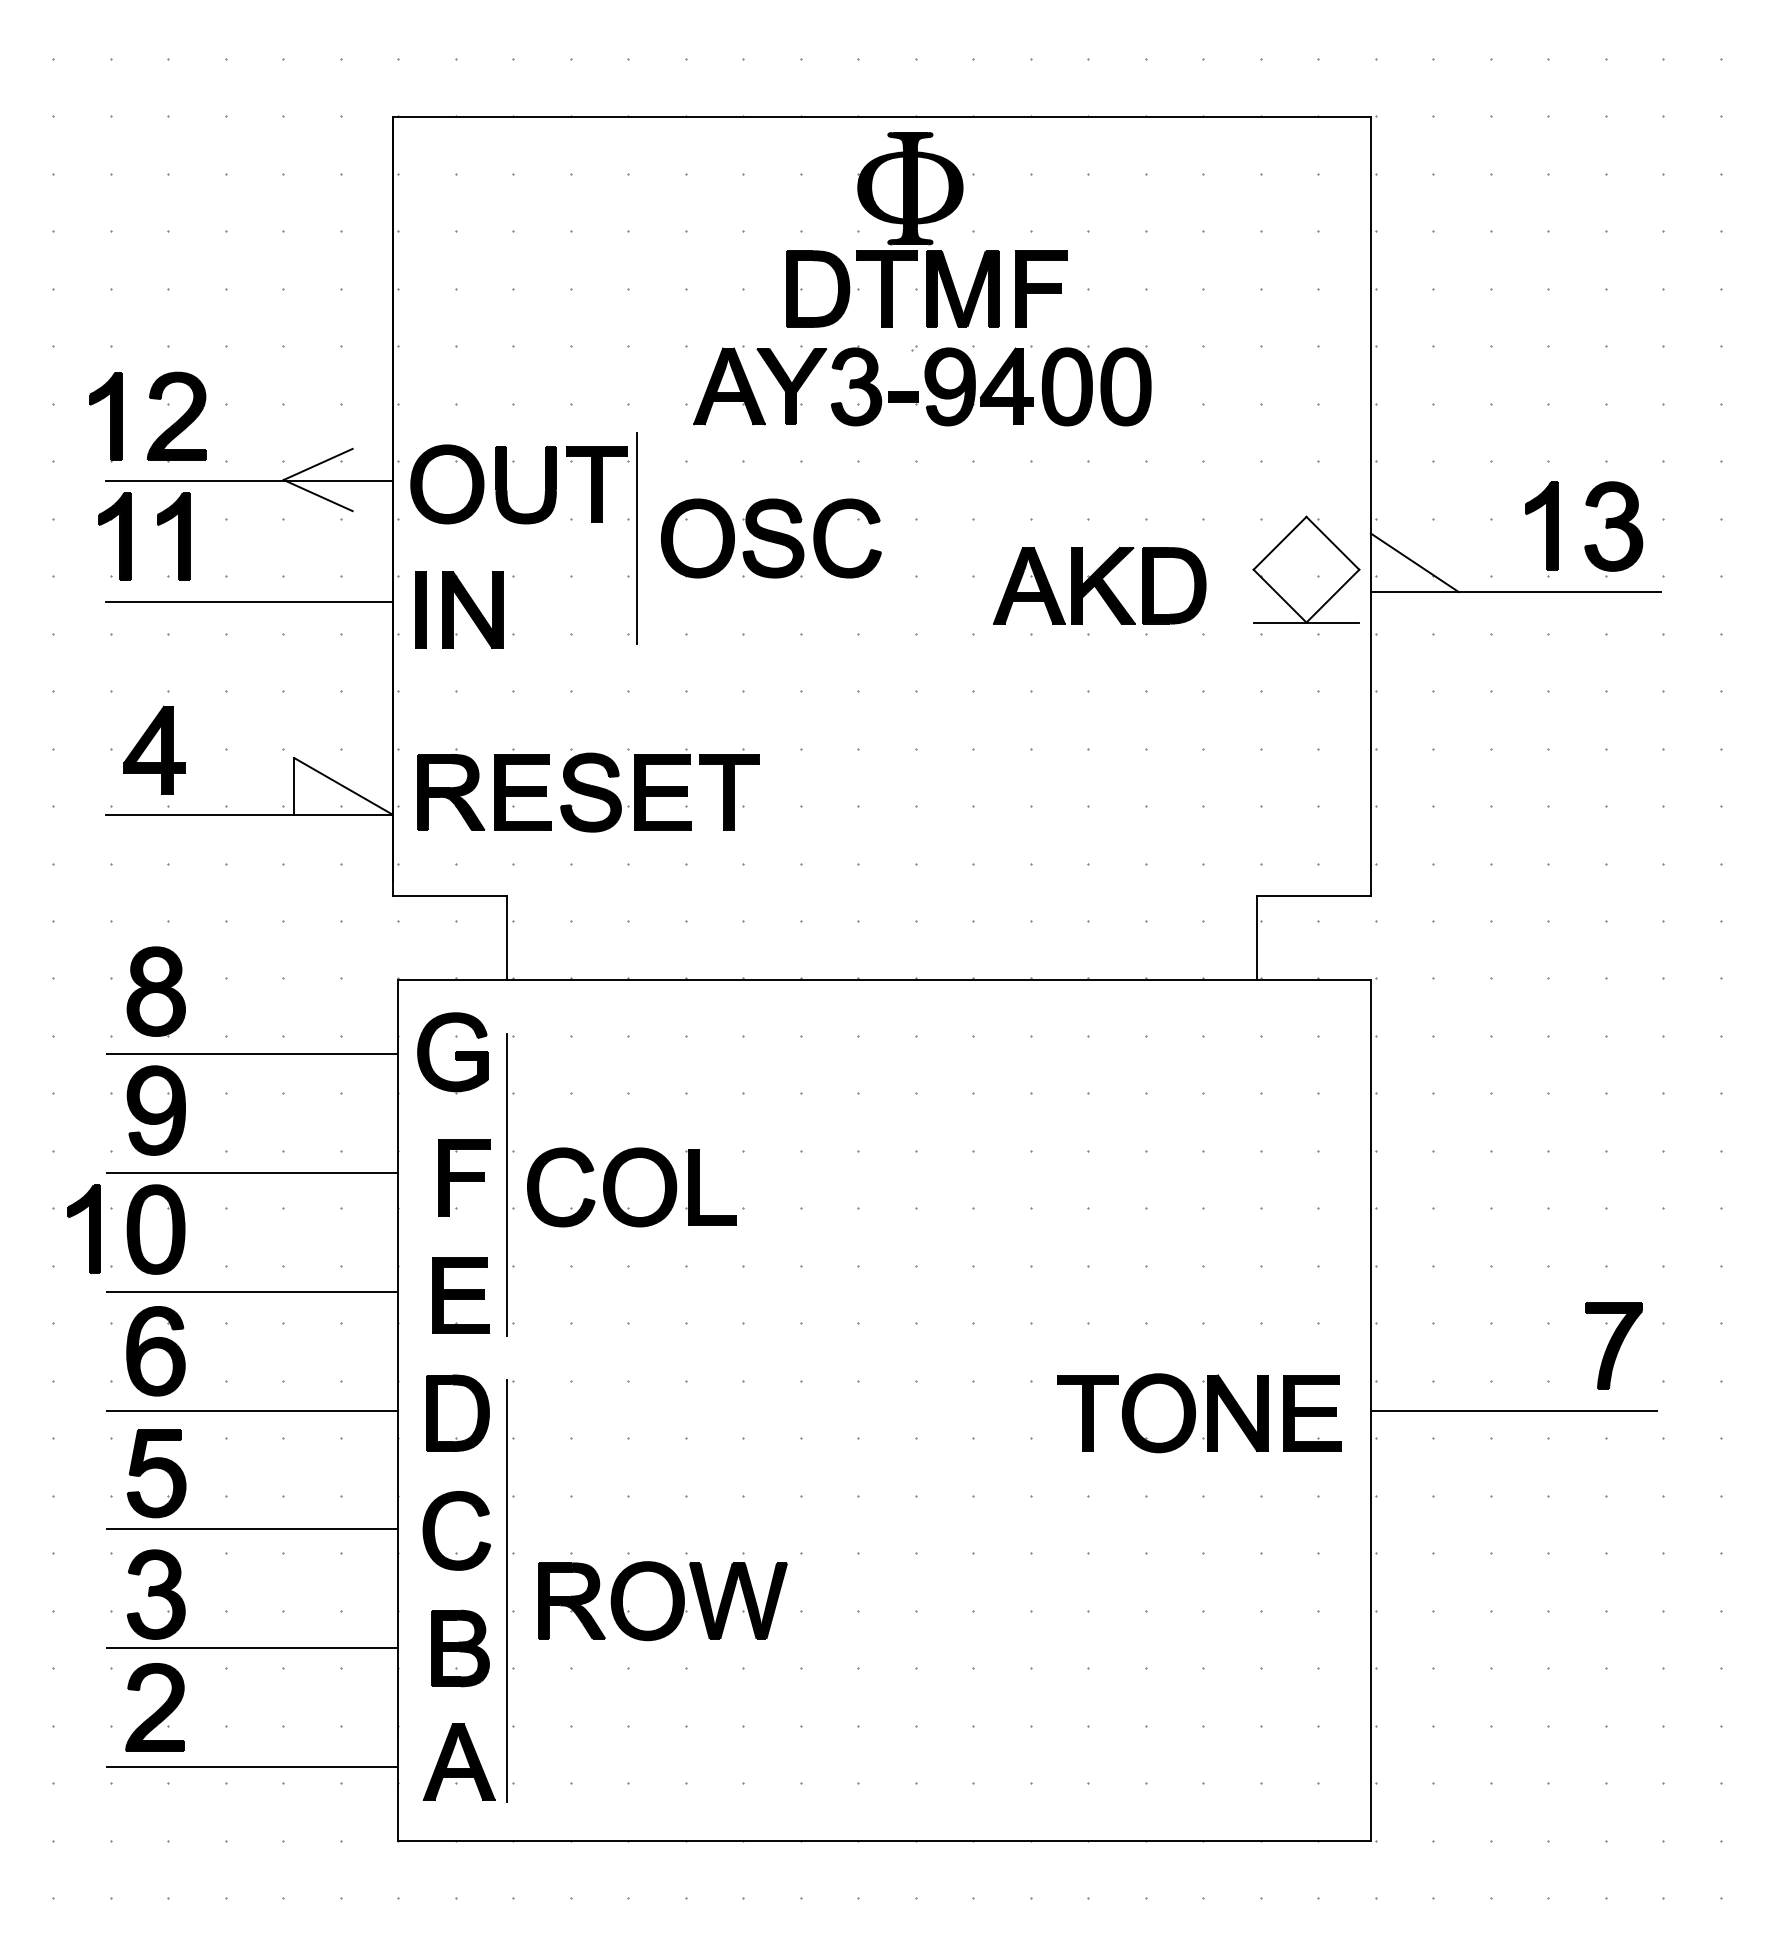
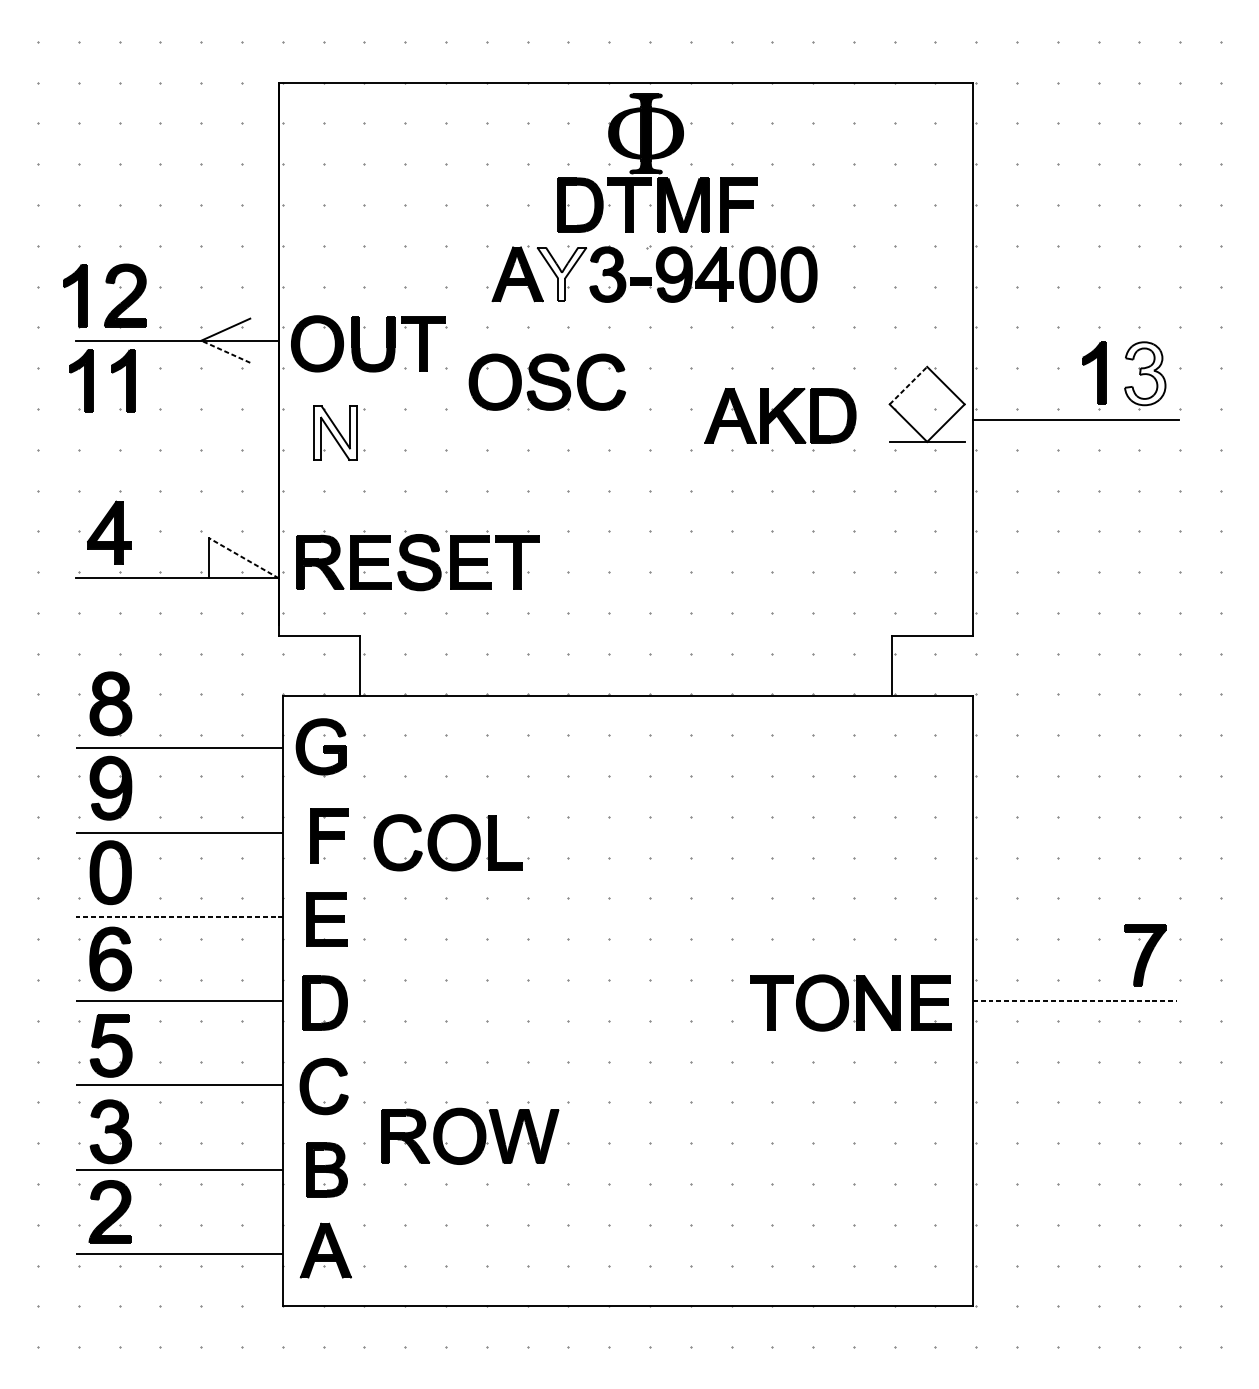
fill: (791, 386) -> (561, 274), removed
line: (318, 495) -> (226, 351), solid -> dashed
fill: (1613, 526) -> (1145, 373), removed
line: (637, 538) -> (452, 382), removed
line: (1280, 542) -> (908, 385), solid -> dashed
line: (1414, 562) -> (1003, 399), removed
line: (249, 601) -> (177, 426), removed
part: (420, 609) -> (298, 432), removed
fill: (472, 609) -> (335, 432), removed
line: (343, 786) -> (243, 558), solid -> dashed
line: (506, 1184) -> (359, 840), removed
part: (83, 1228) -> (59, 871), removed
line: (252, 1291) -> (179, 916), solid -> dashed
line: (1514, 1410) -> (1074, 1001), solid -> dashed
line: (506, 1591) -> (359, 1129), removed

